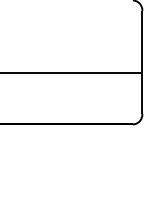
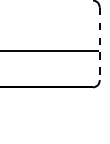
line: (142, 62) -> (99, 43), solid -> dashed

